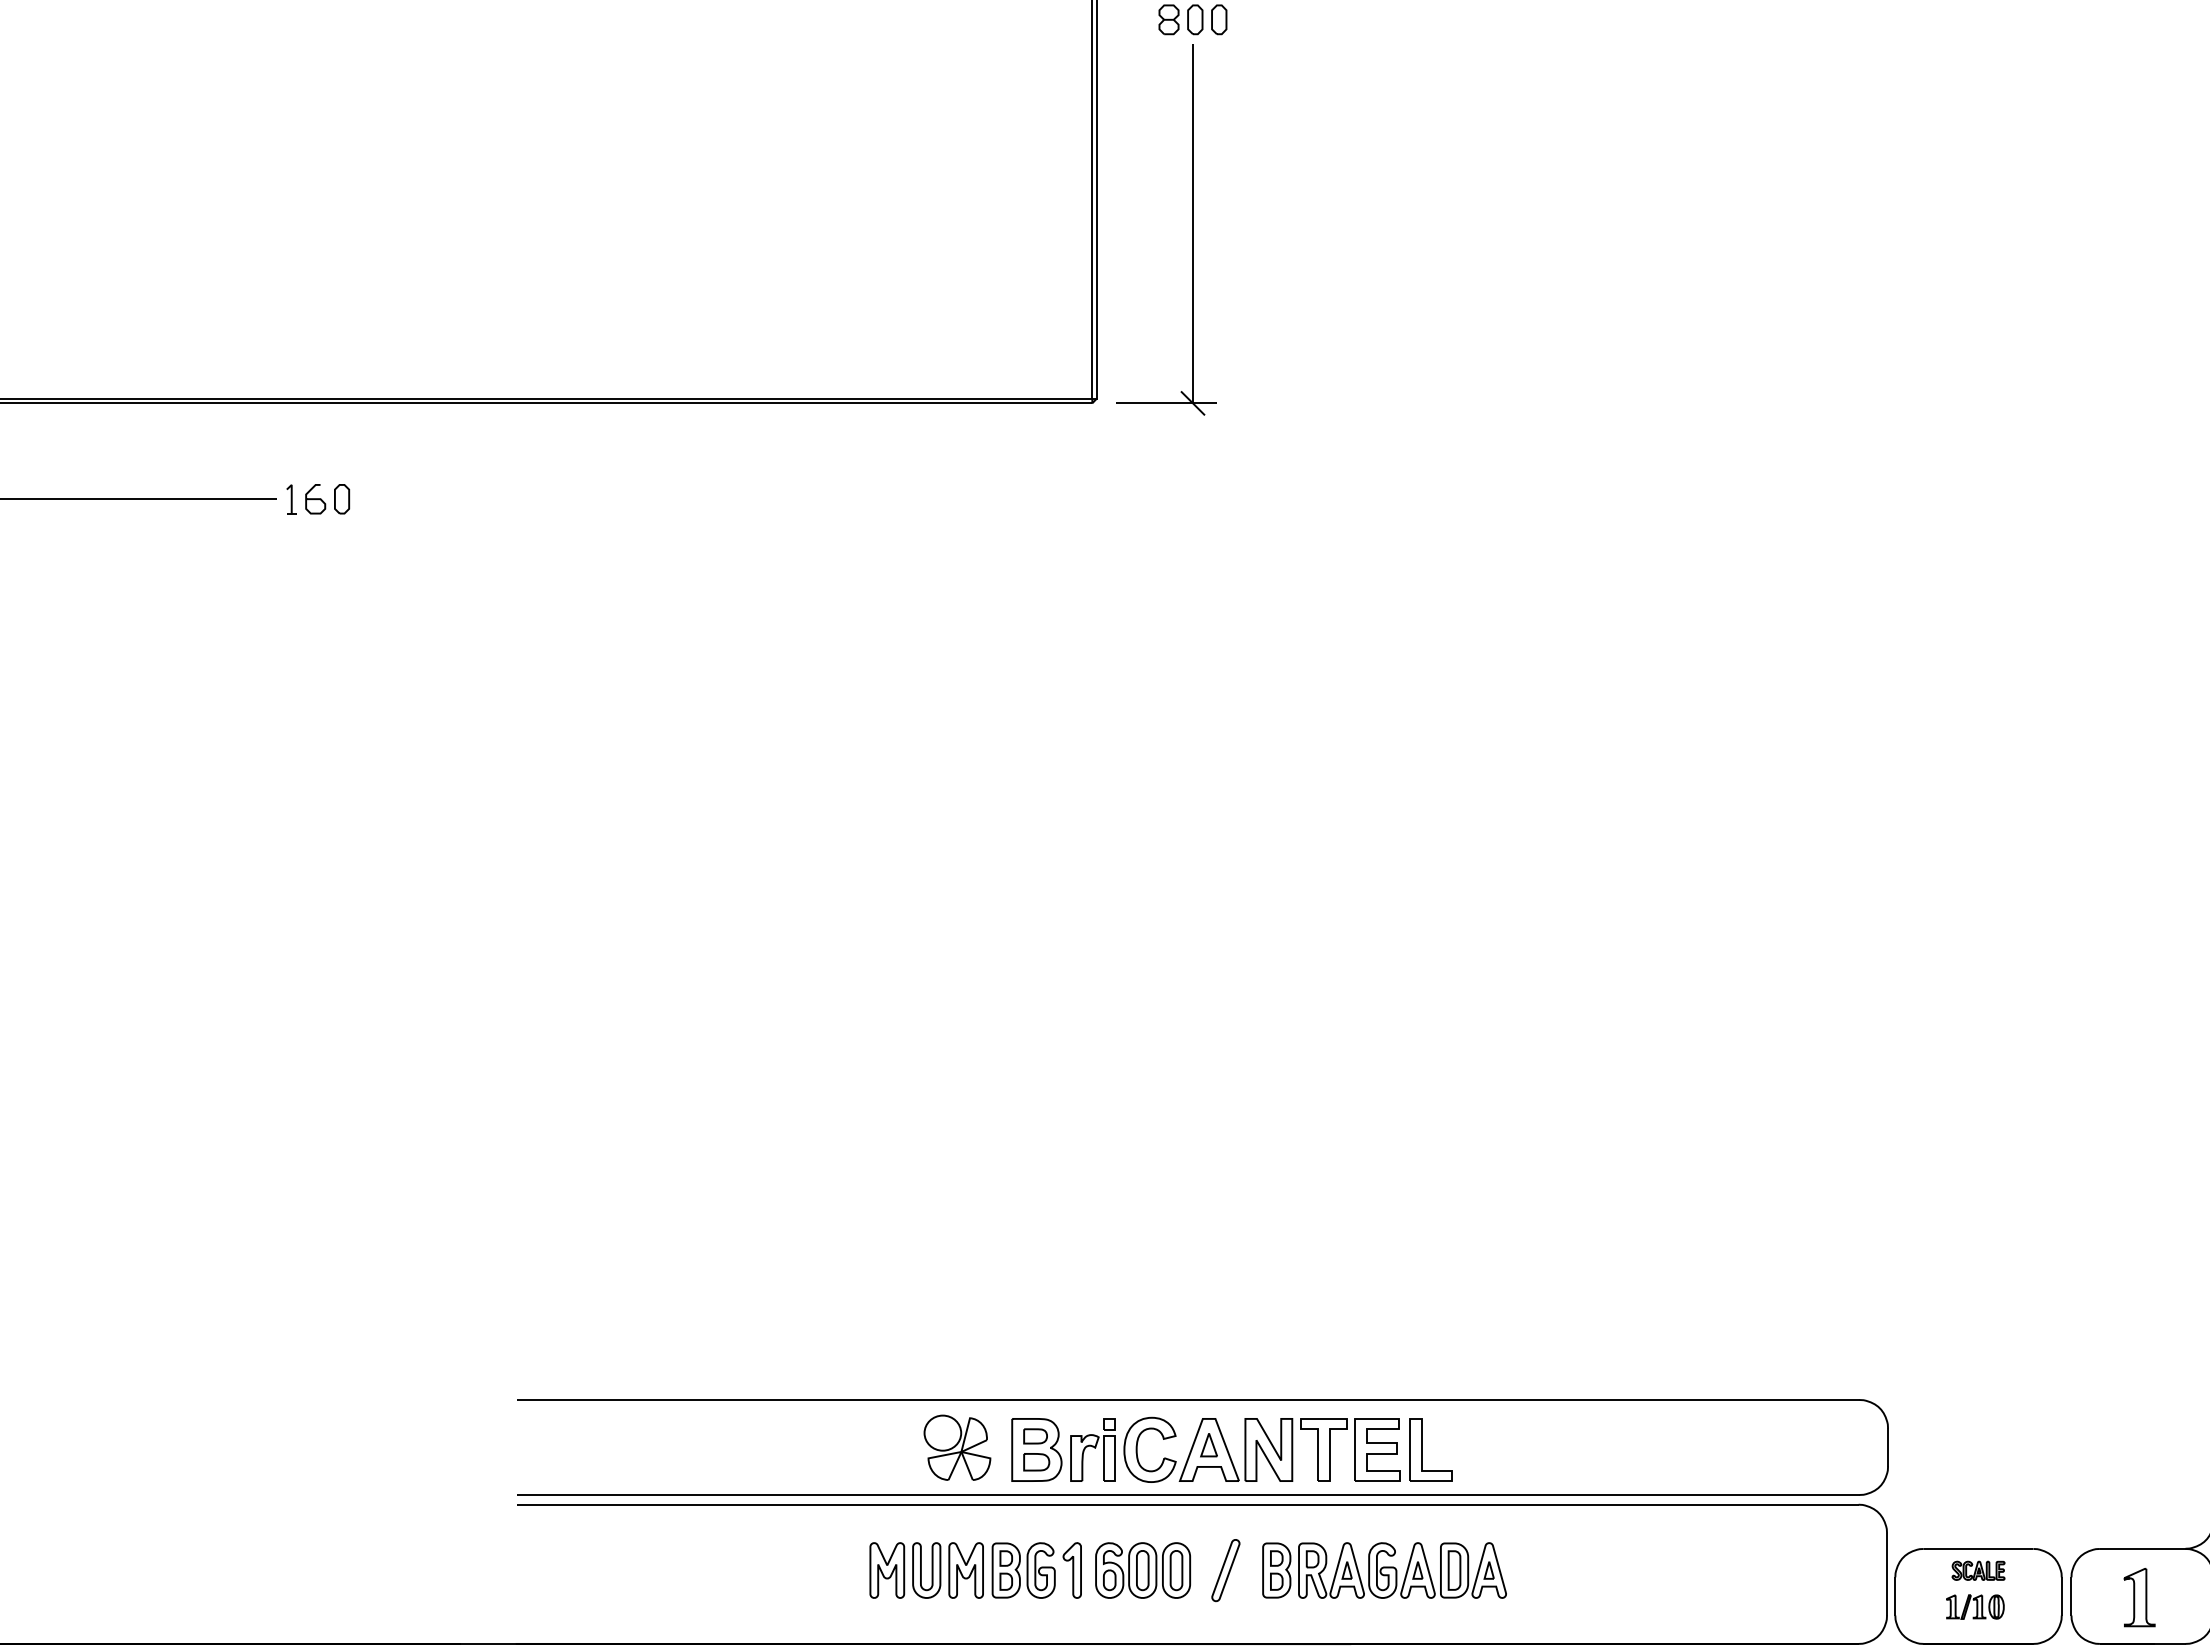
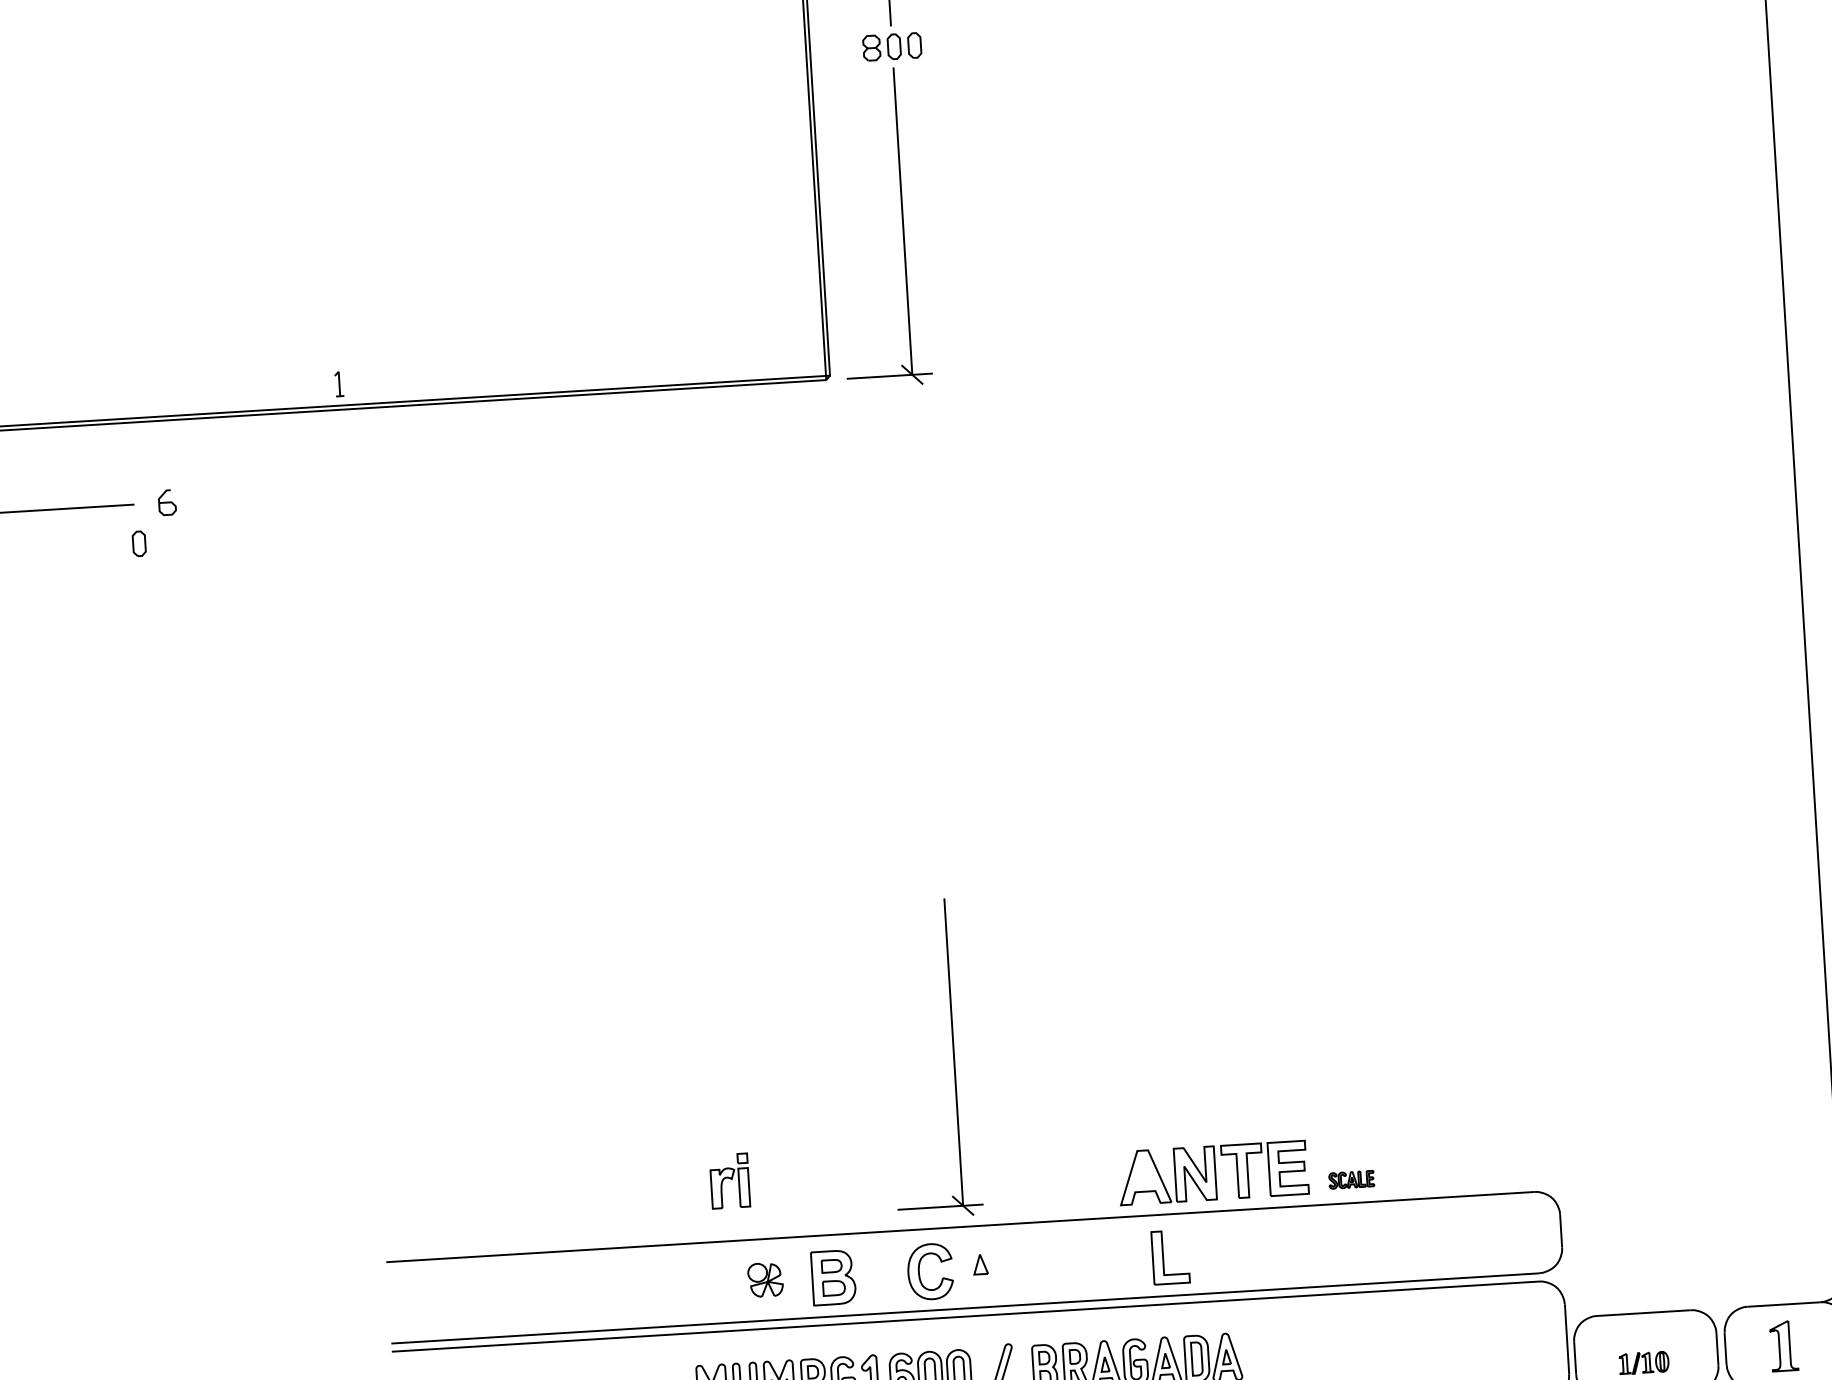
part: (291, 499) -> (339, 384), moved
part: (342, 499) -> (139, 544), moved
part: (1192, 1201) -> (953, 1057), added
part: (957, 1447) -> (765, 1279), size x0.6
part: (1092, 1449) -> (729, 1180), moved
part: (1289, 1449) -> (1212, 1172), moved
part: (1978, 1570) -> (1351, 1179), moved

